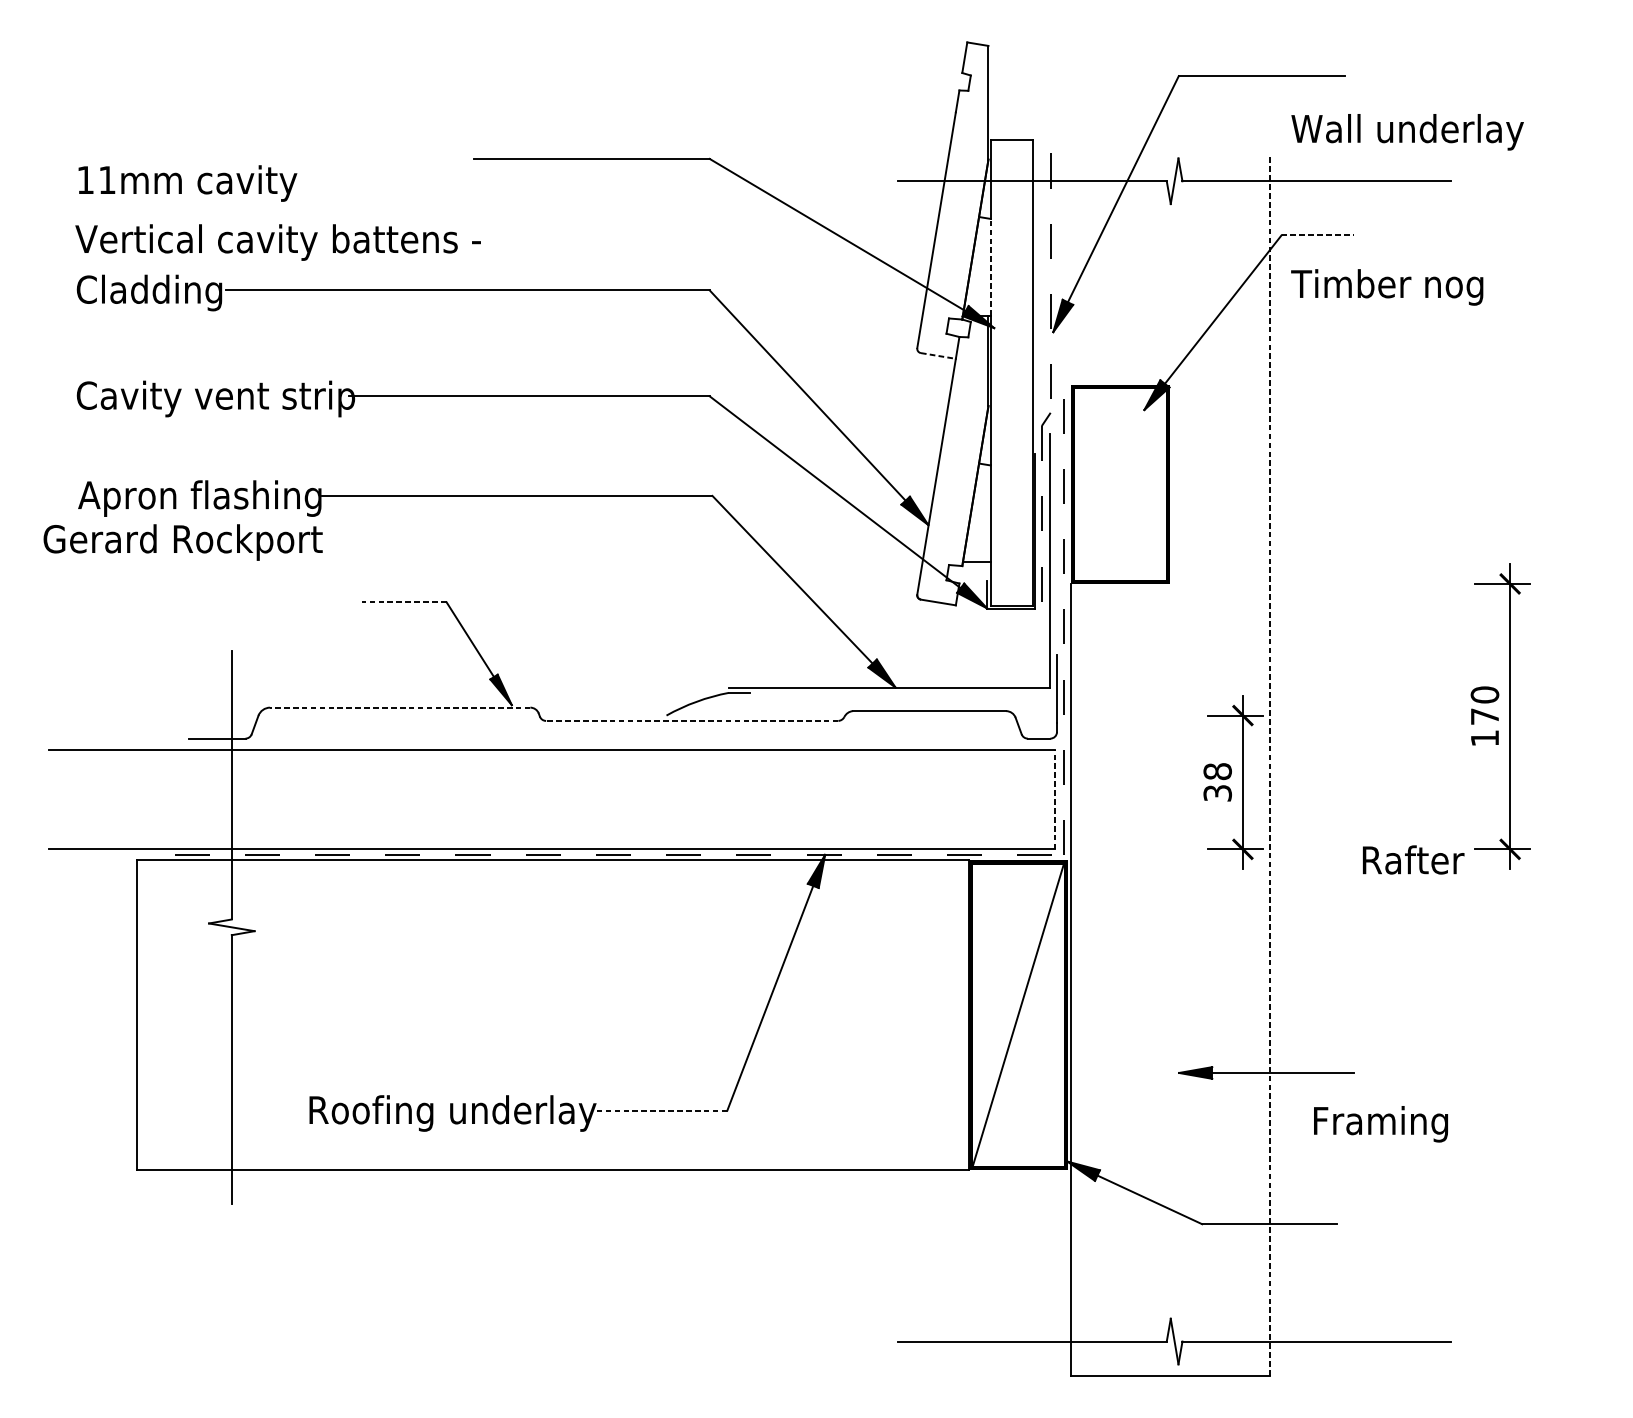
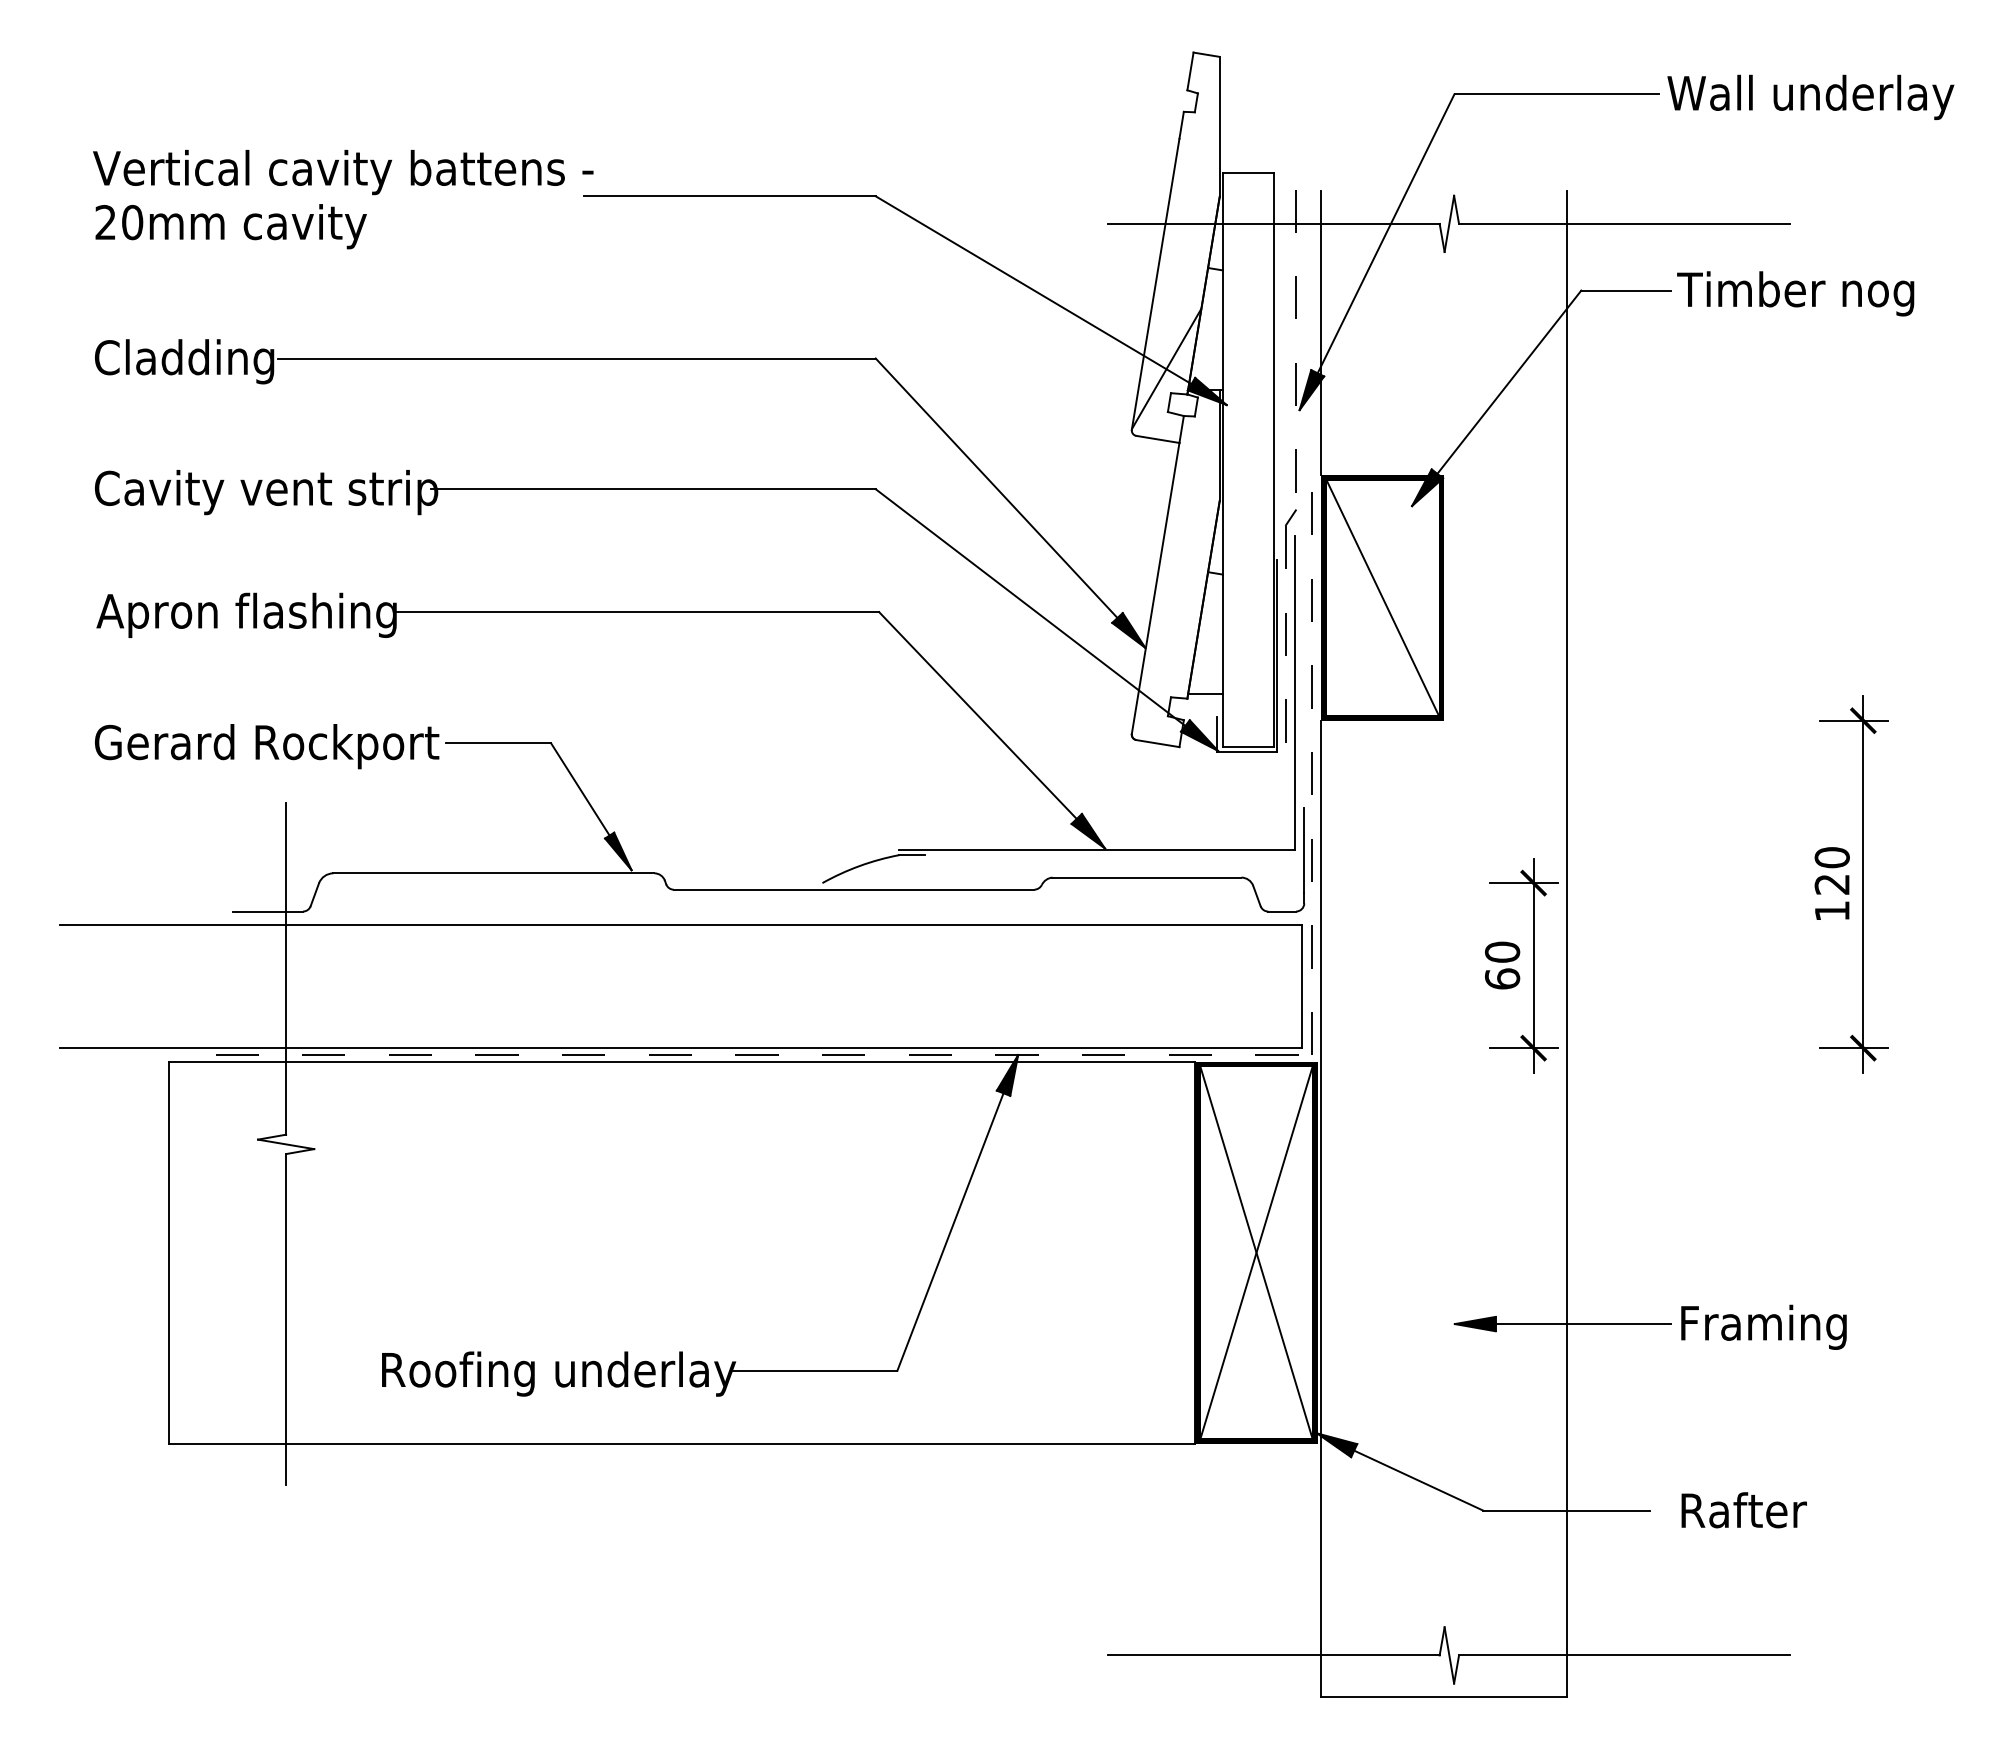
text: (1407, 131) -> (1810, 96), moved
text: (96, 180) -> (119, 222), 11mm -> 20mm
line: (1317, 235) -> (1625, 290), dashed -> solid
text: (278, 242) -> (343, 172), moved
line: (990, 266) -> (1222, 329), dashed -> solid
line: (1070, 270) -> (1321, 333), added
text: (1387, 287) -> (1795, 293), moved
hatch: (945, 298) -> (1166, 368), added
line: (938, 356) -> (1157, 439), dashed -> solid
line: (1120, 484) -> (1382, 597), added
text: (183, 542) -> (267, 746), moved
line: (403, 602) -> (498, 743), dashed -> solid
line: (399, 707) -> (493, 873), dashed -> solid
text: (1484, 716) -> (1831, 884), 170 -> 120
line: (691, 720) -> (853, 889), dashed -> solid
line: (1269, 764) -> (1566, 943), dashed -> solid
text: (1217, 782) -> (1502, 965), 38 -> 60
line: (1054, 799) -> (1301, 986), dashed -> solid
text: (1413, 860) -> (1743, 1510), moved
line: (1018, 1014) -> (1256, 1252), added
line: (660, 1110) -> (814, 1370), dashed -> solid
text: (1380, 1123) -> (1763, 1326), moved

